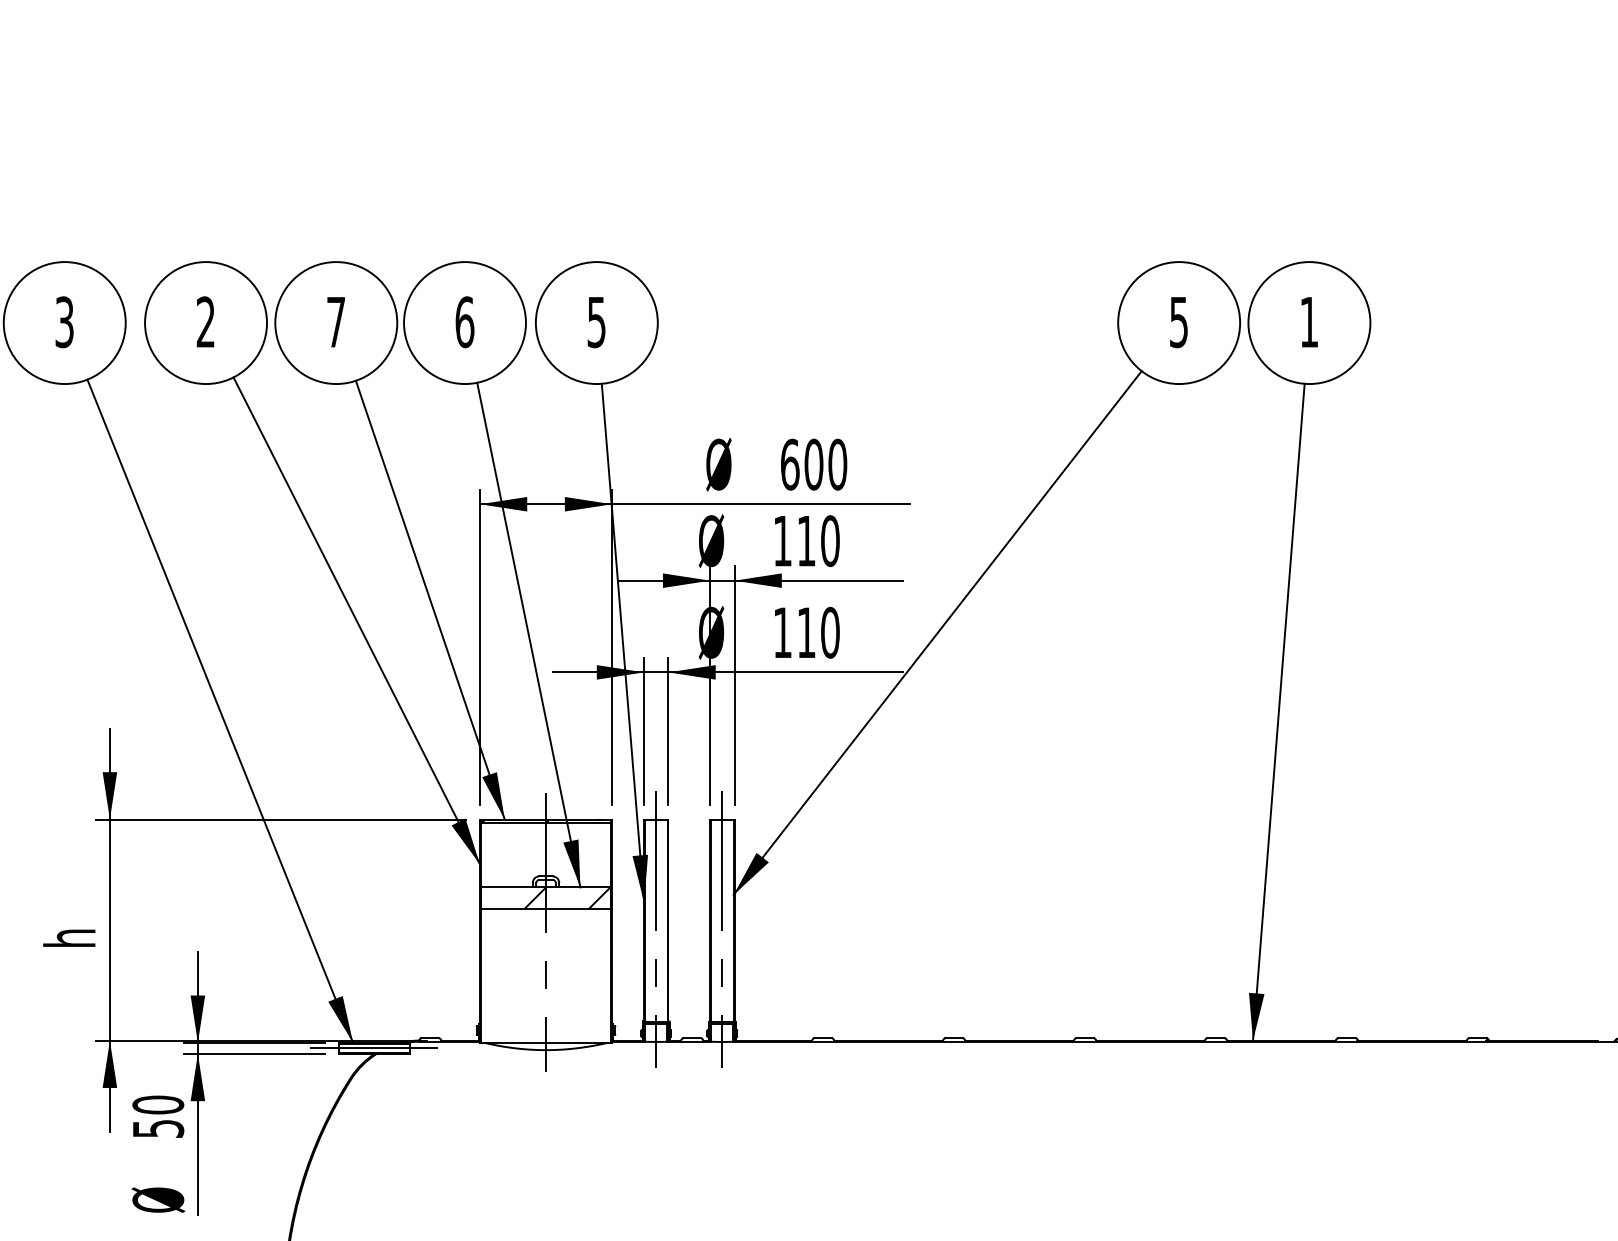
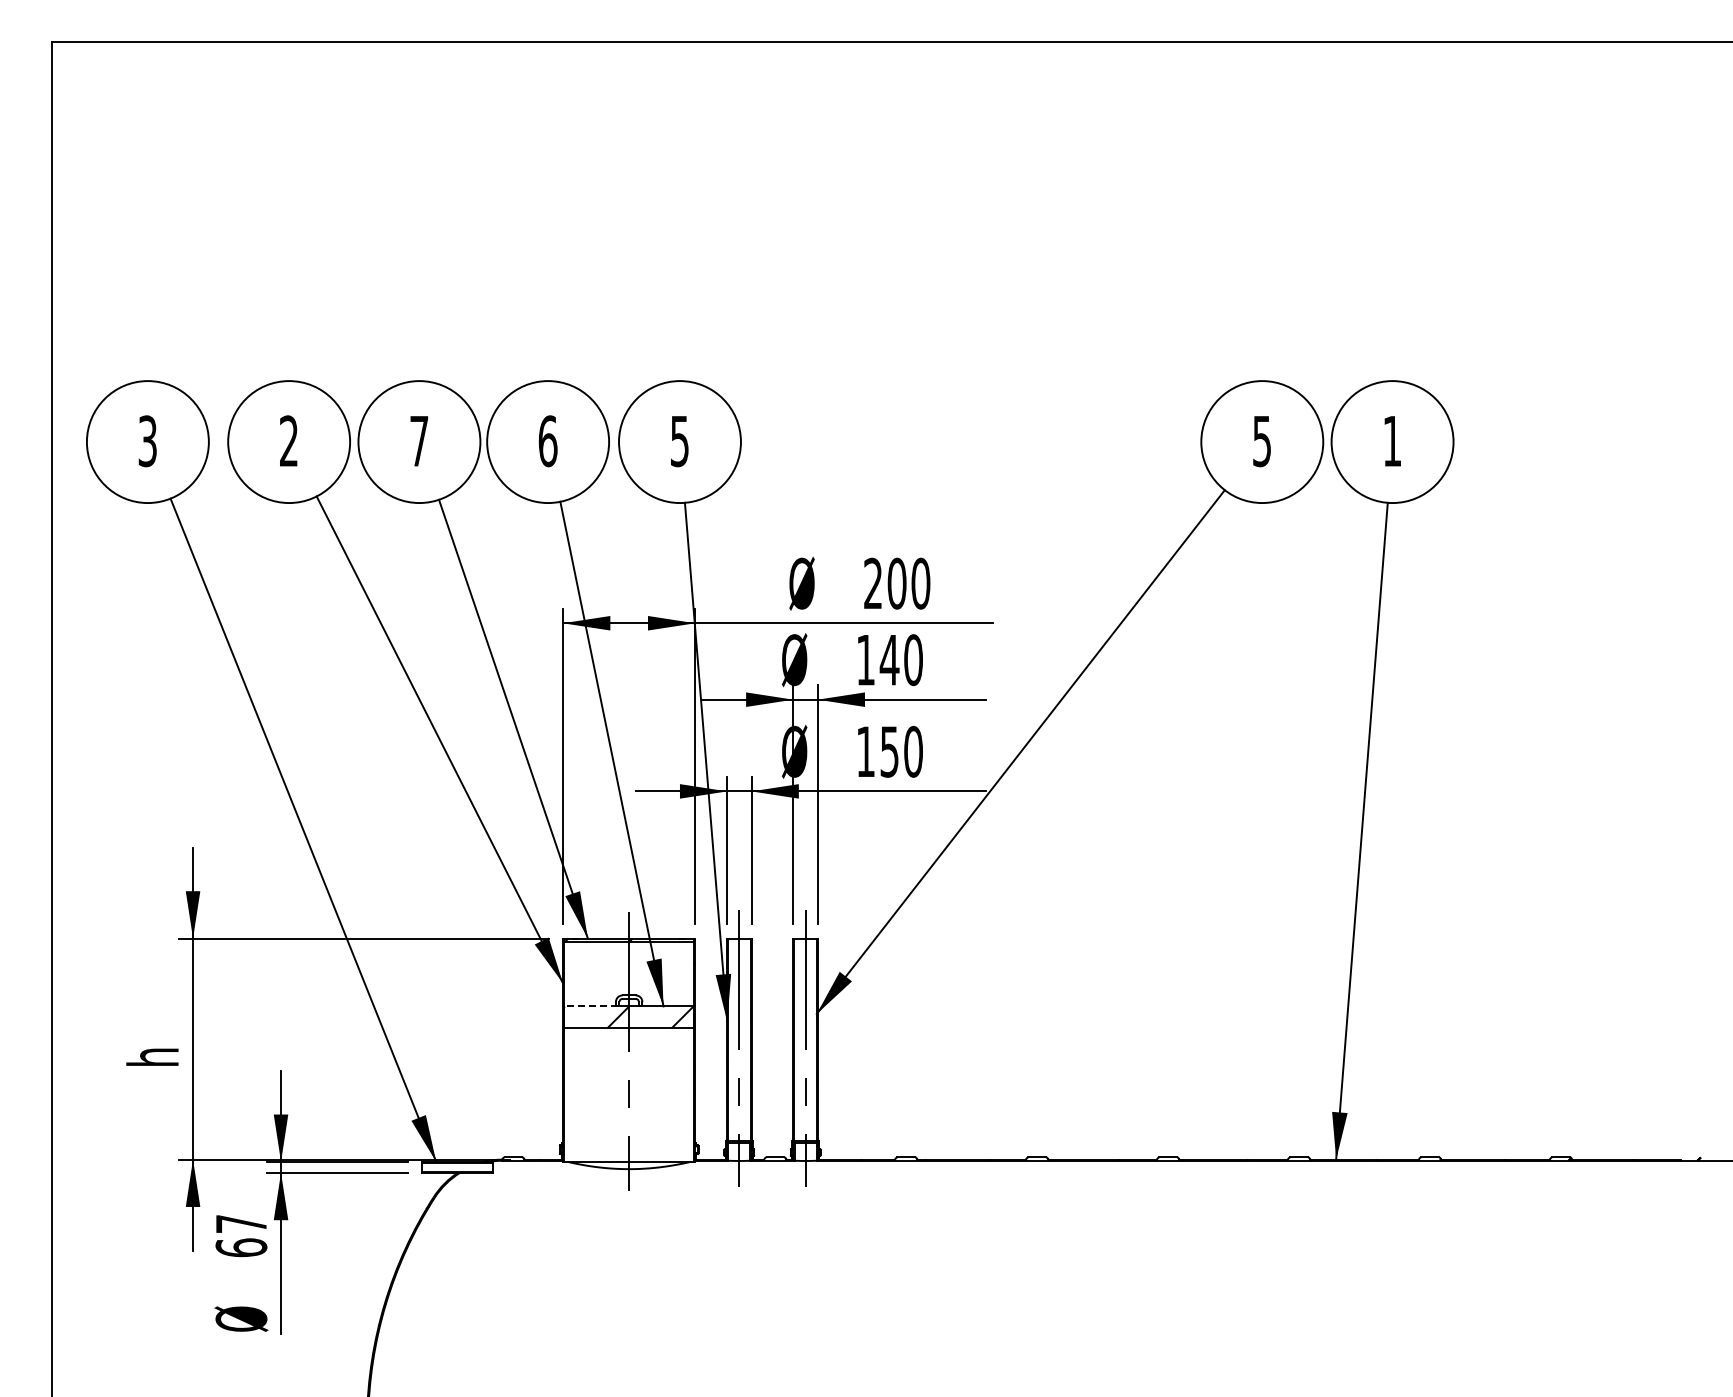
text: (790, 464) -> (873, 583), 600 -> 200
text: (806, 541) -> (889, 660), 110 -> 140
text: (806, 632) -> (889, 751), 110 -> 150
line: (507, 887) -> (590, 1006), solid -> dashed
line: (374, 1048) -> (457, 1167), removed
text: (158, 1116) -> (241, 1235), 50 -> 67

